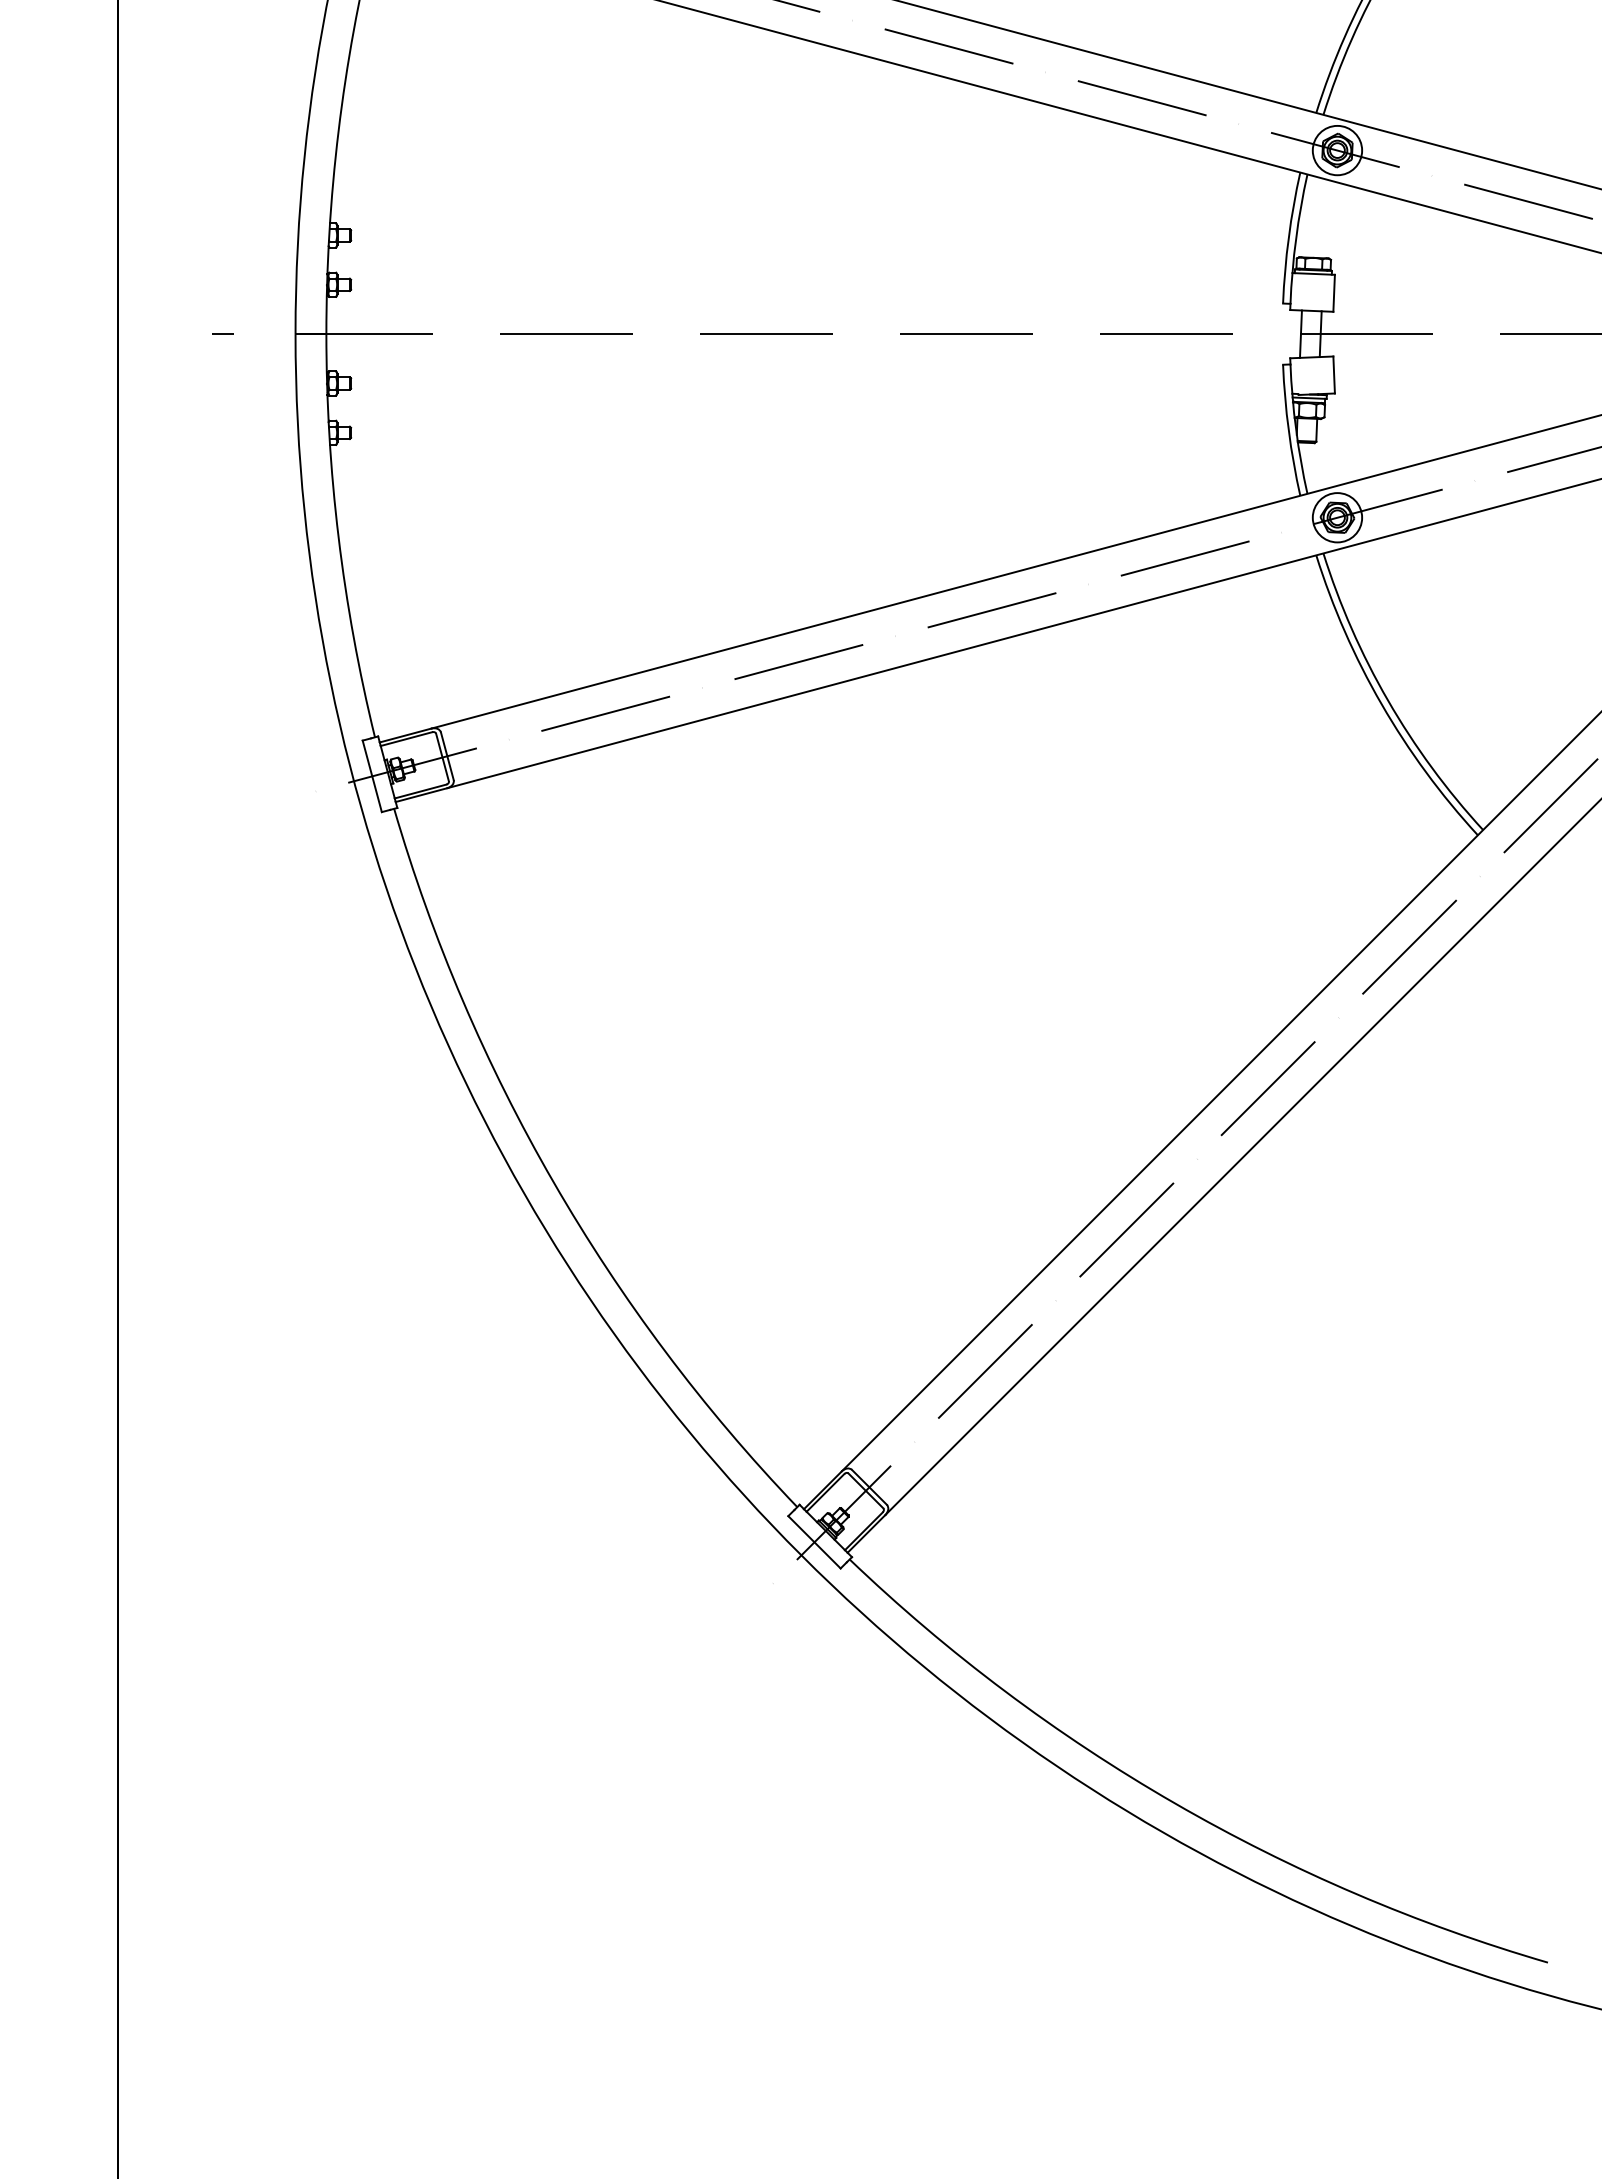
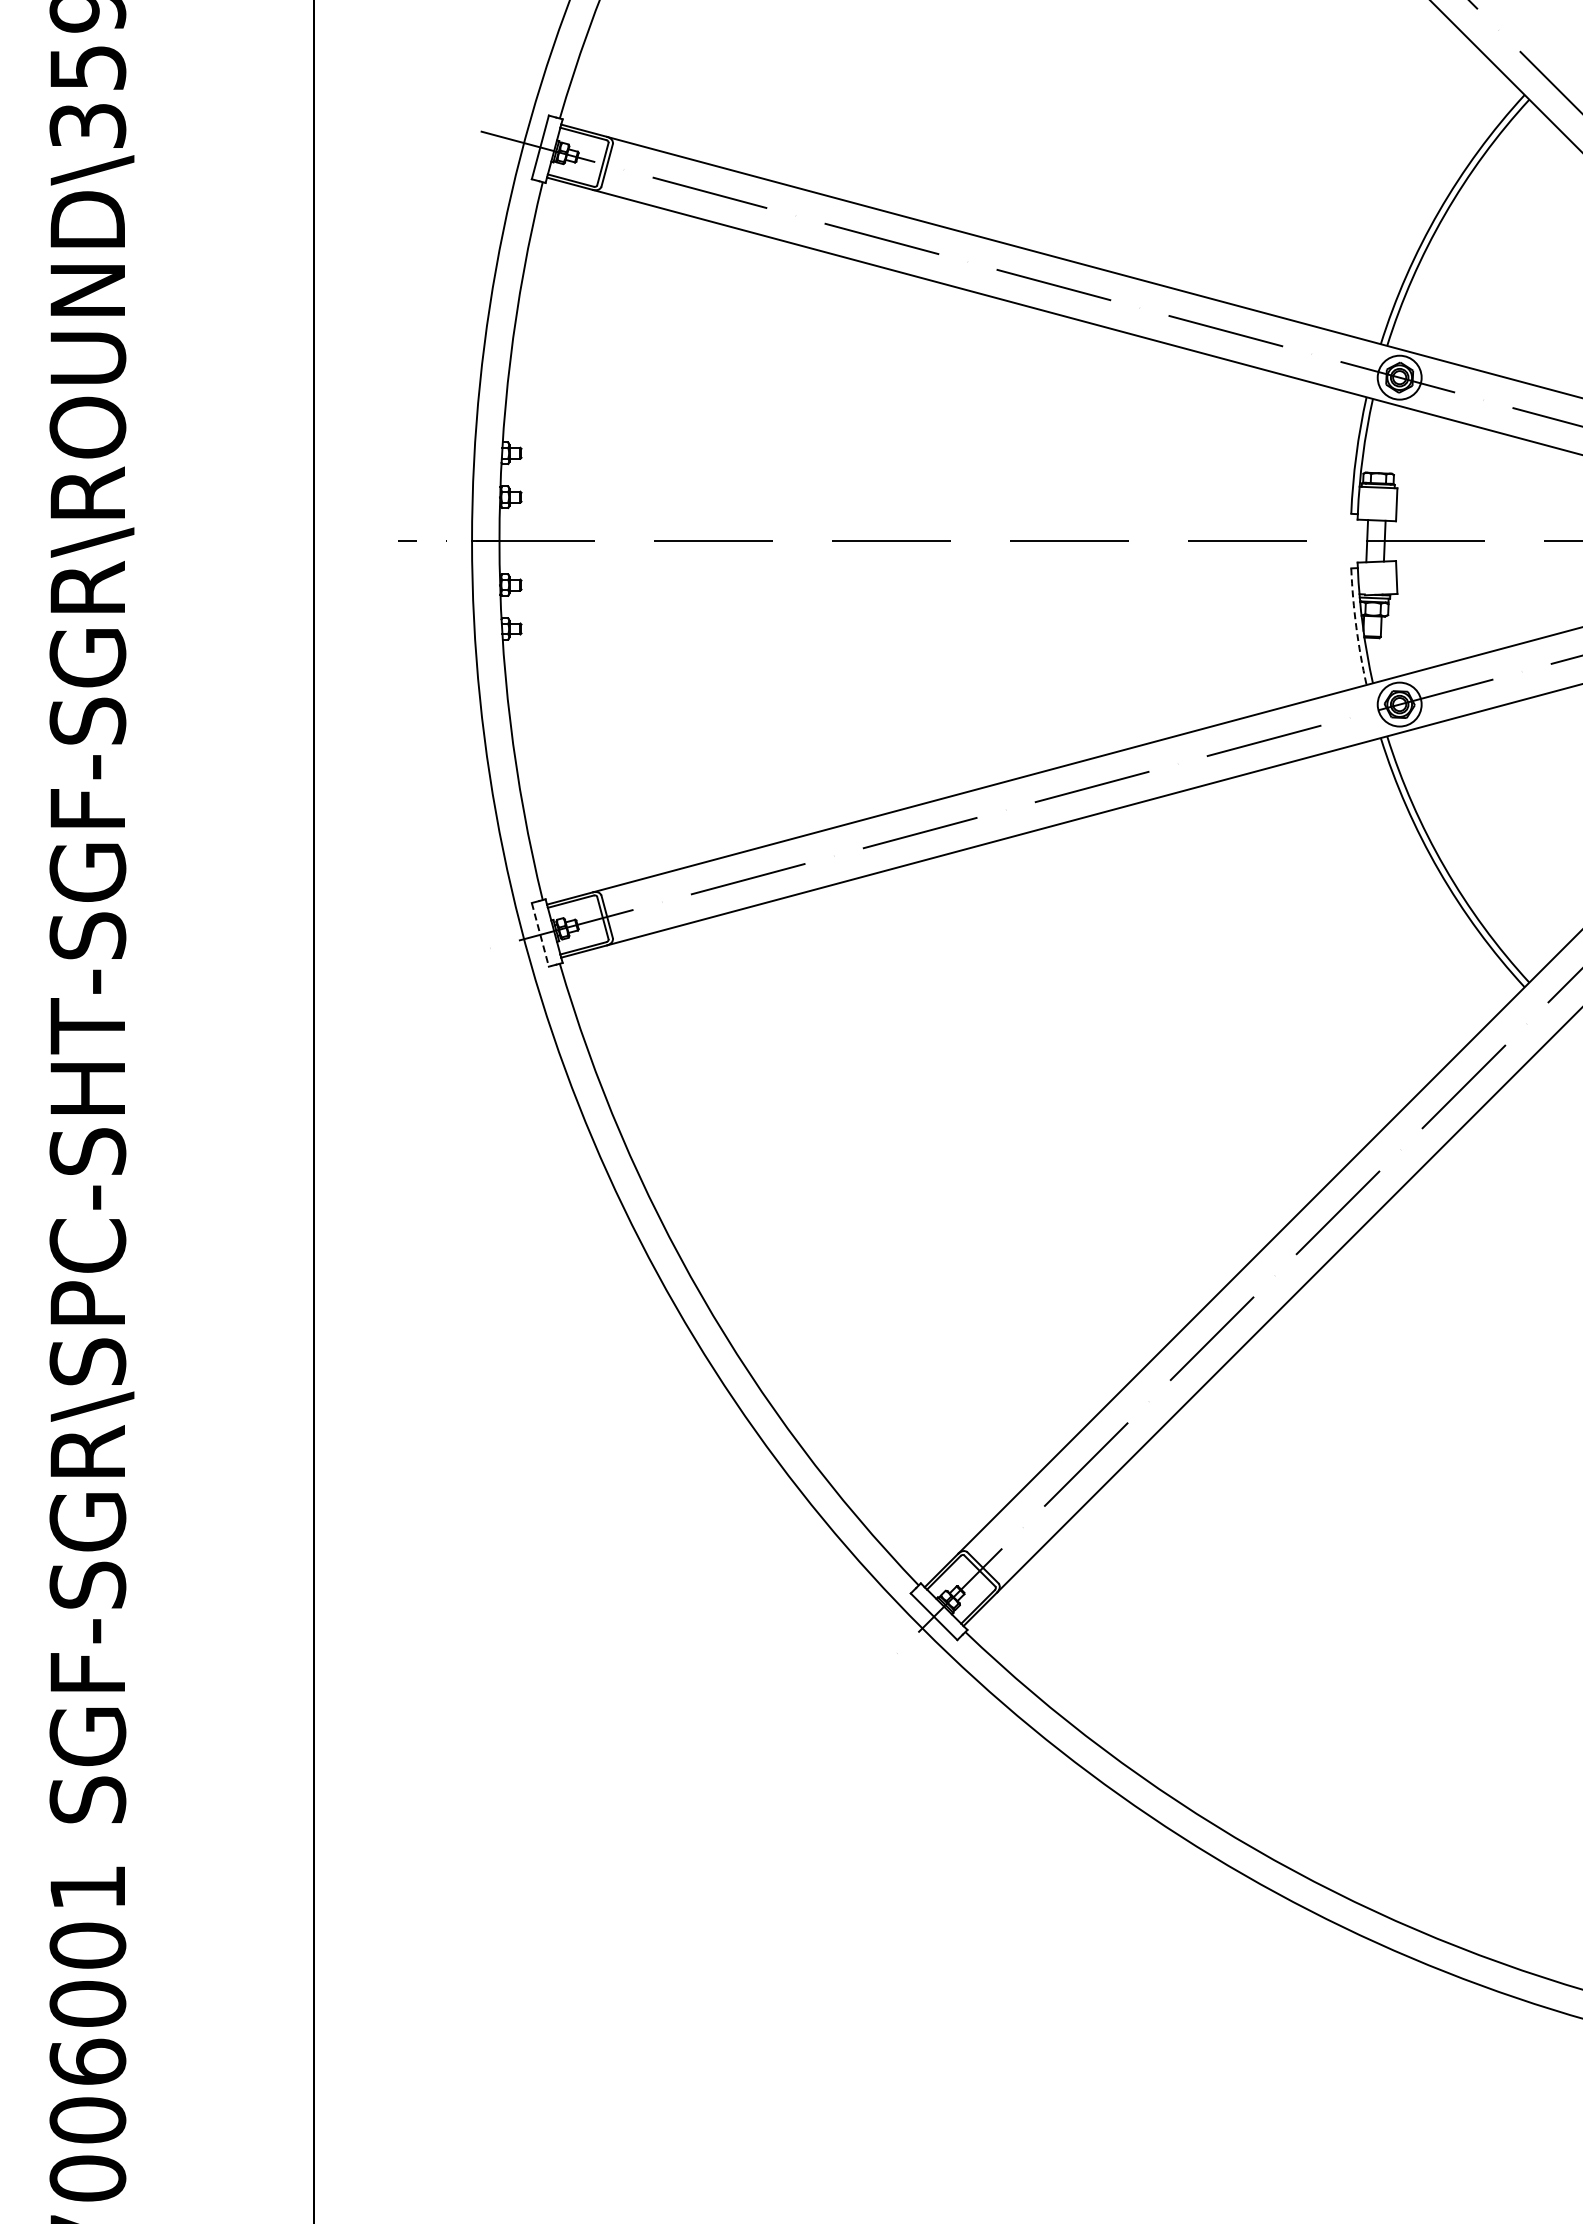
arc: (1288, 431) -> (1356, 627), solid -> dashed
line: (372, 775) -> (540, 934), solid -> dashed

